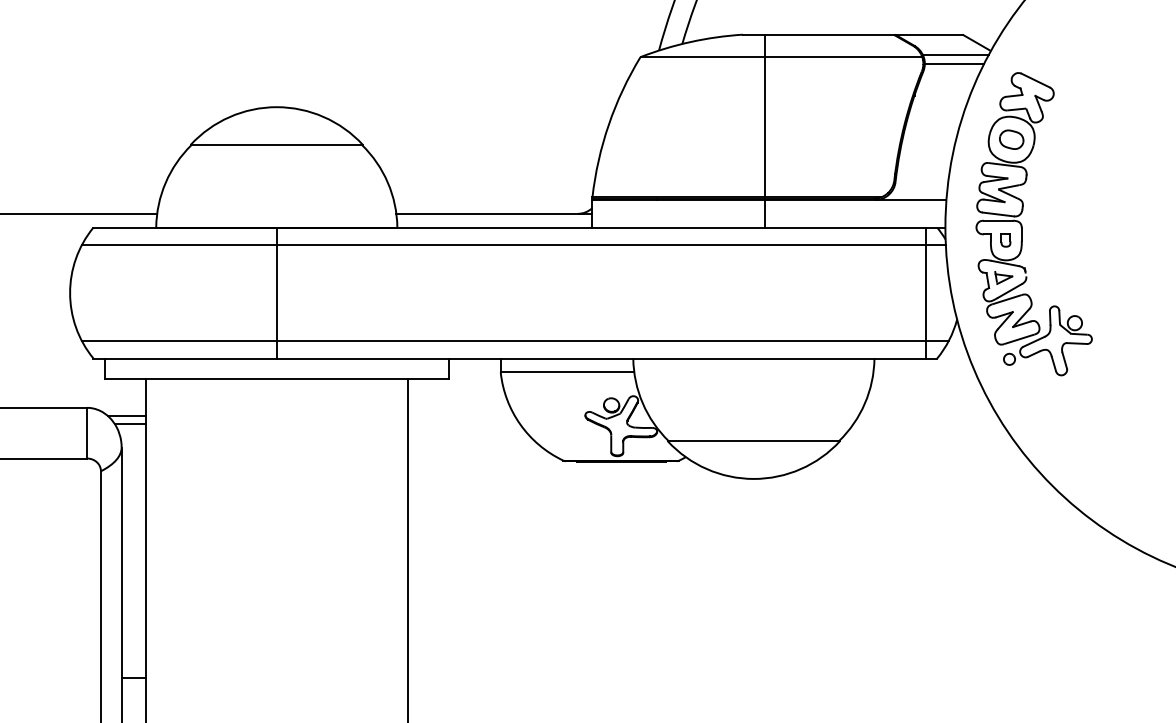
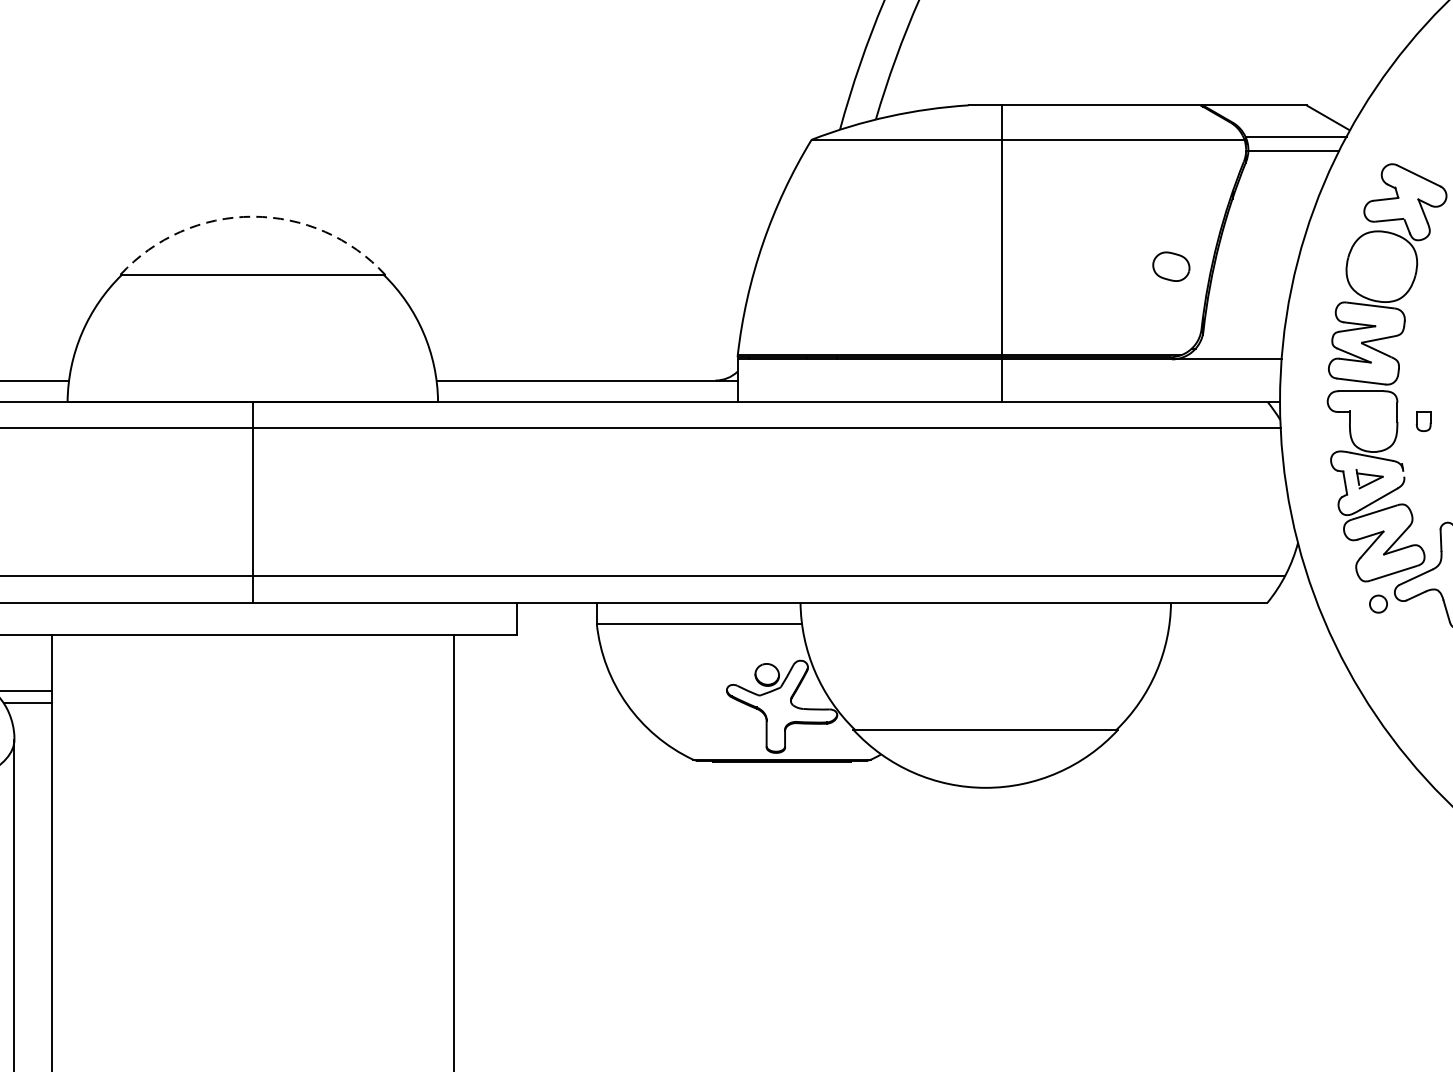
arc: (276, 107) -> (252, 217), solid -> dashed
part: (1011, 139) -> (1171, 266), moved
part: (1005, 240) -> (1423, 421), moved
line: (926, 292) -> (1250, 501), removed

